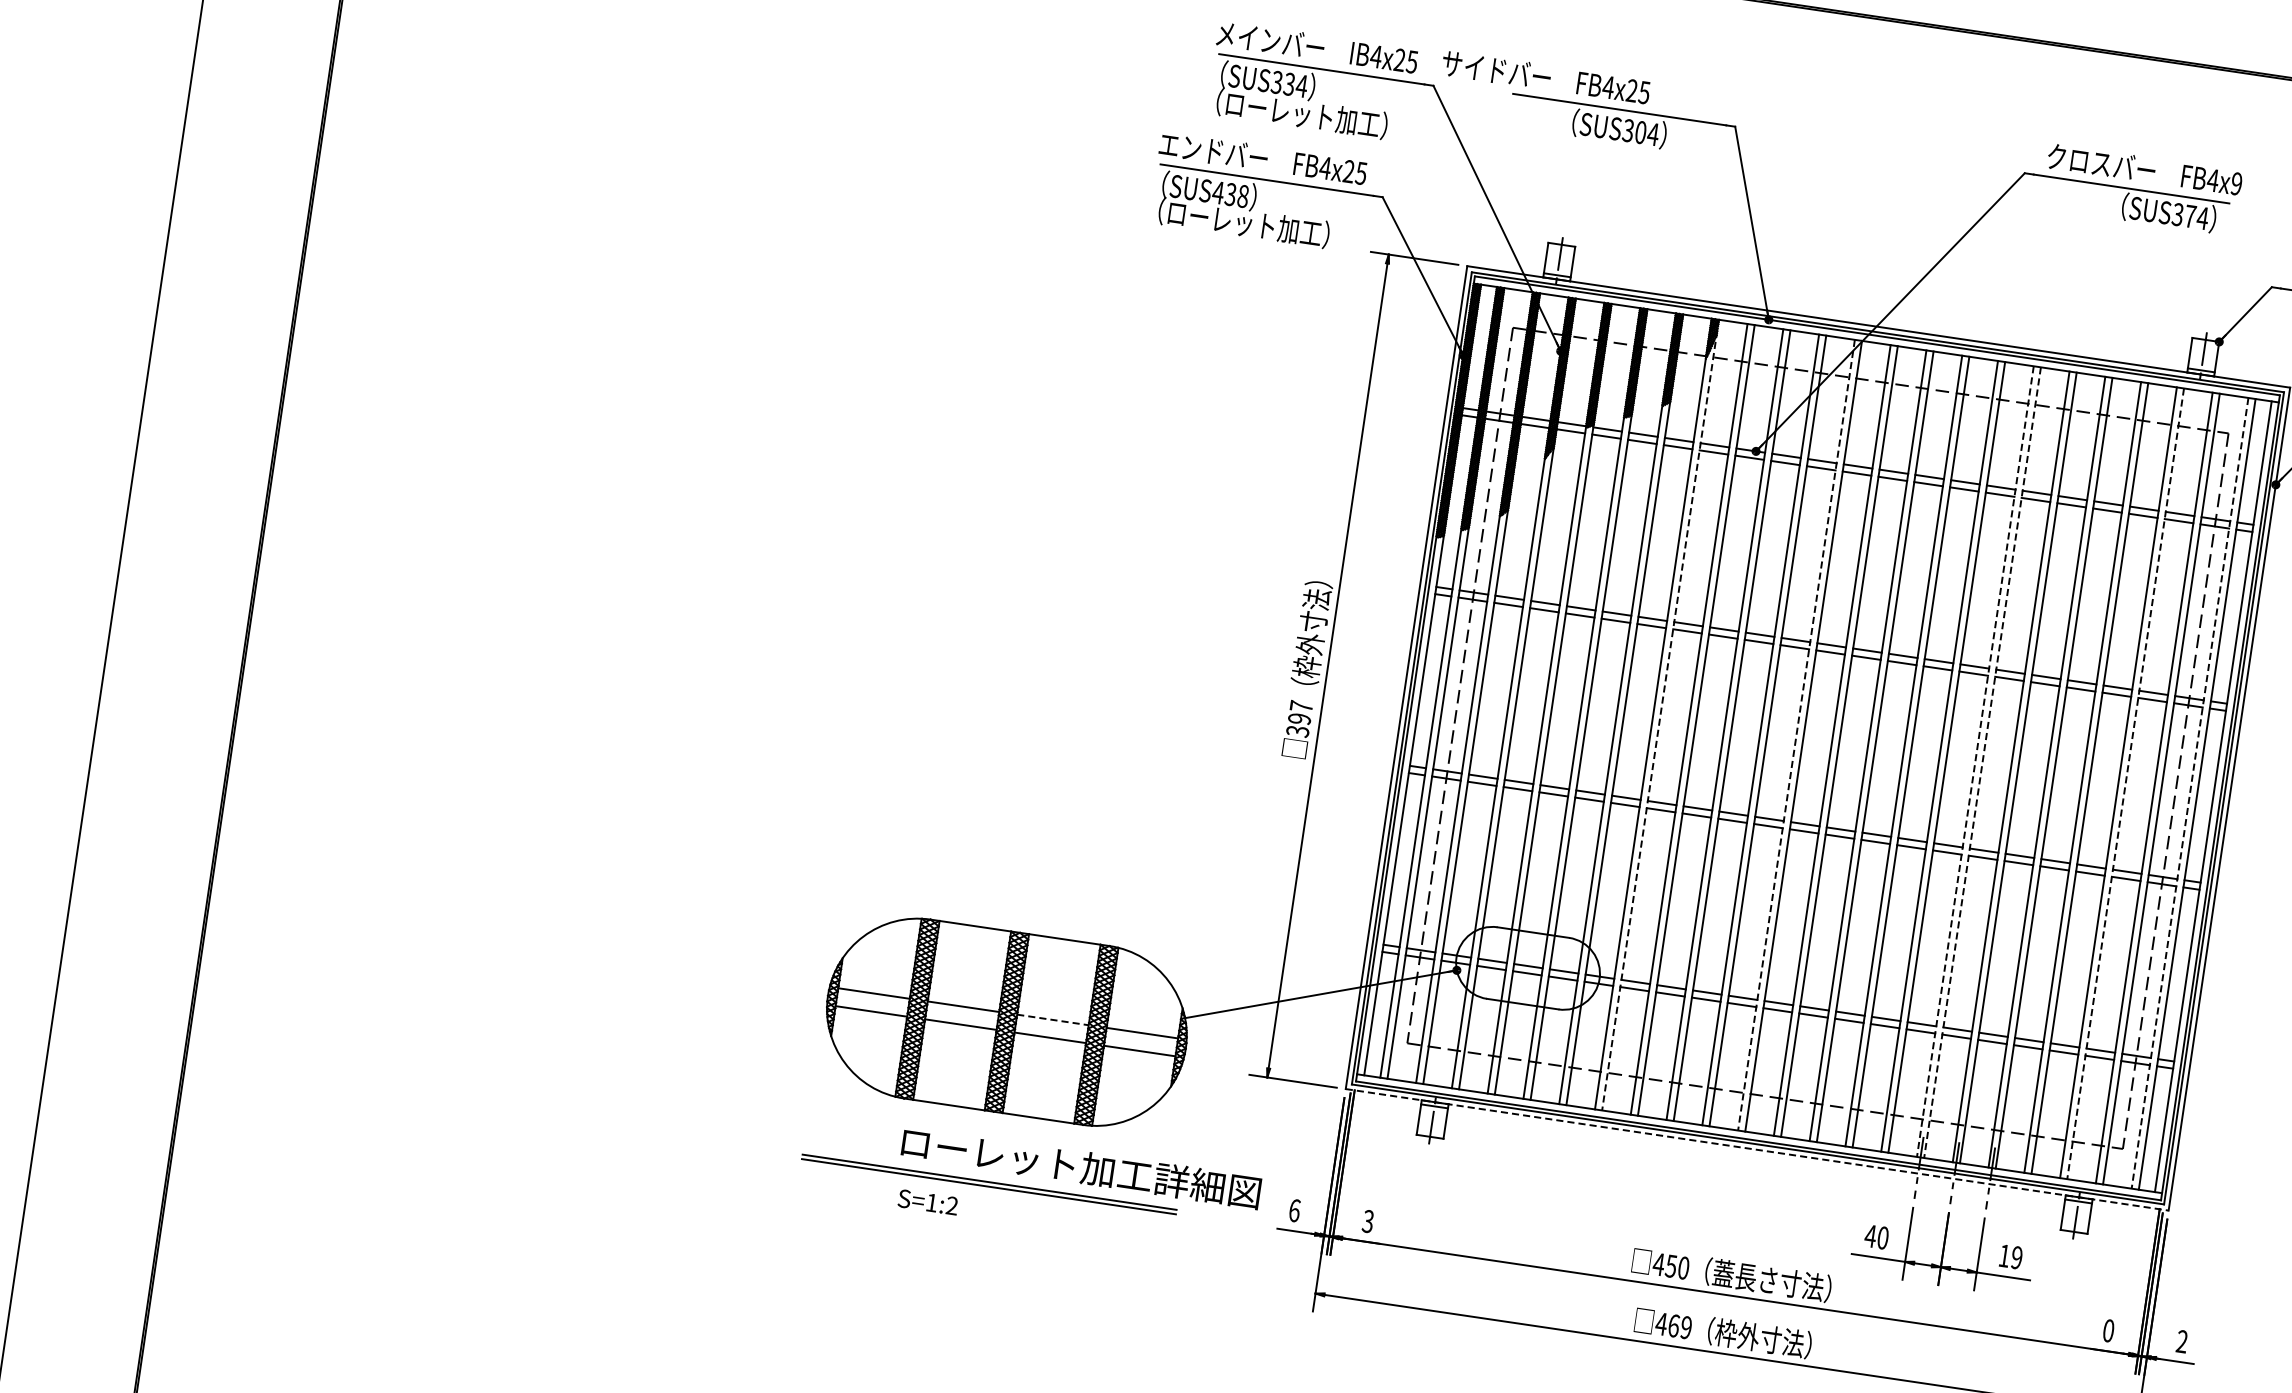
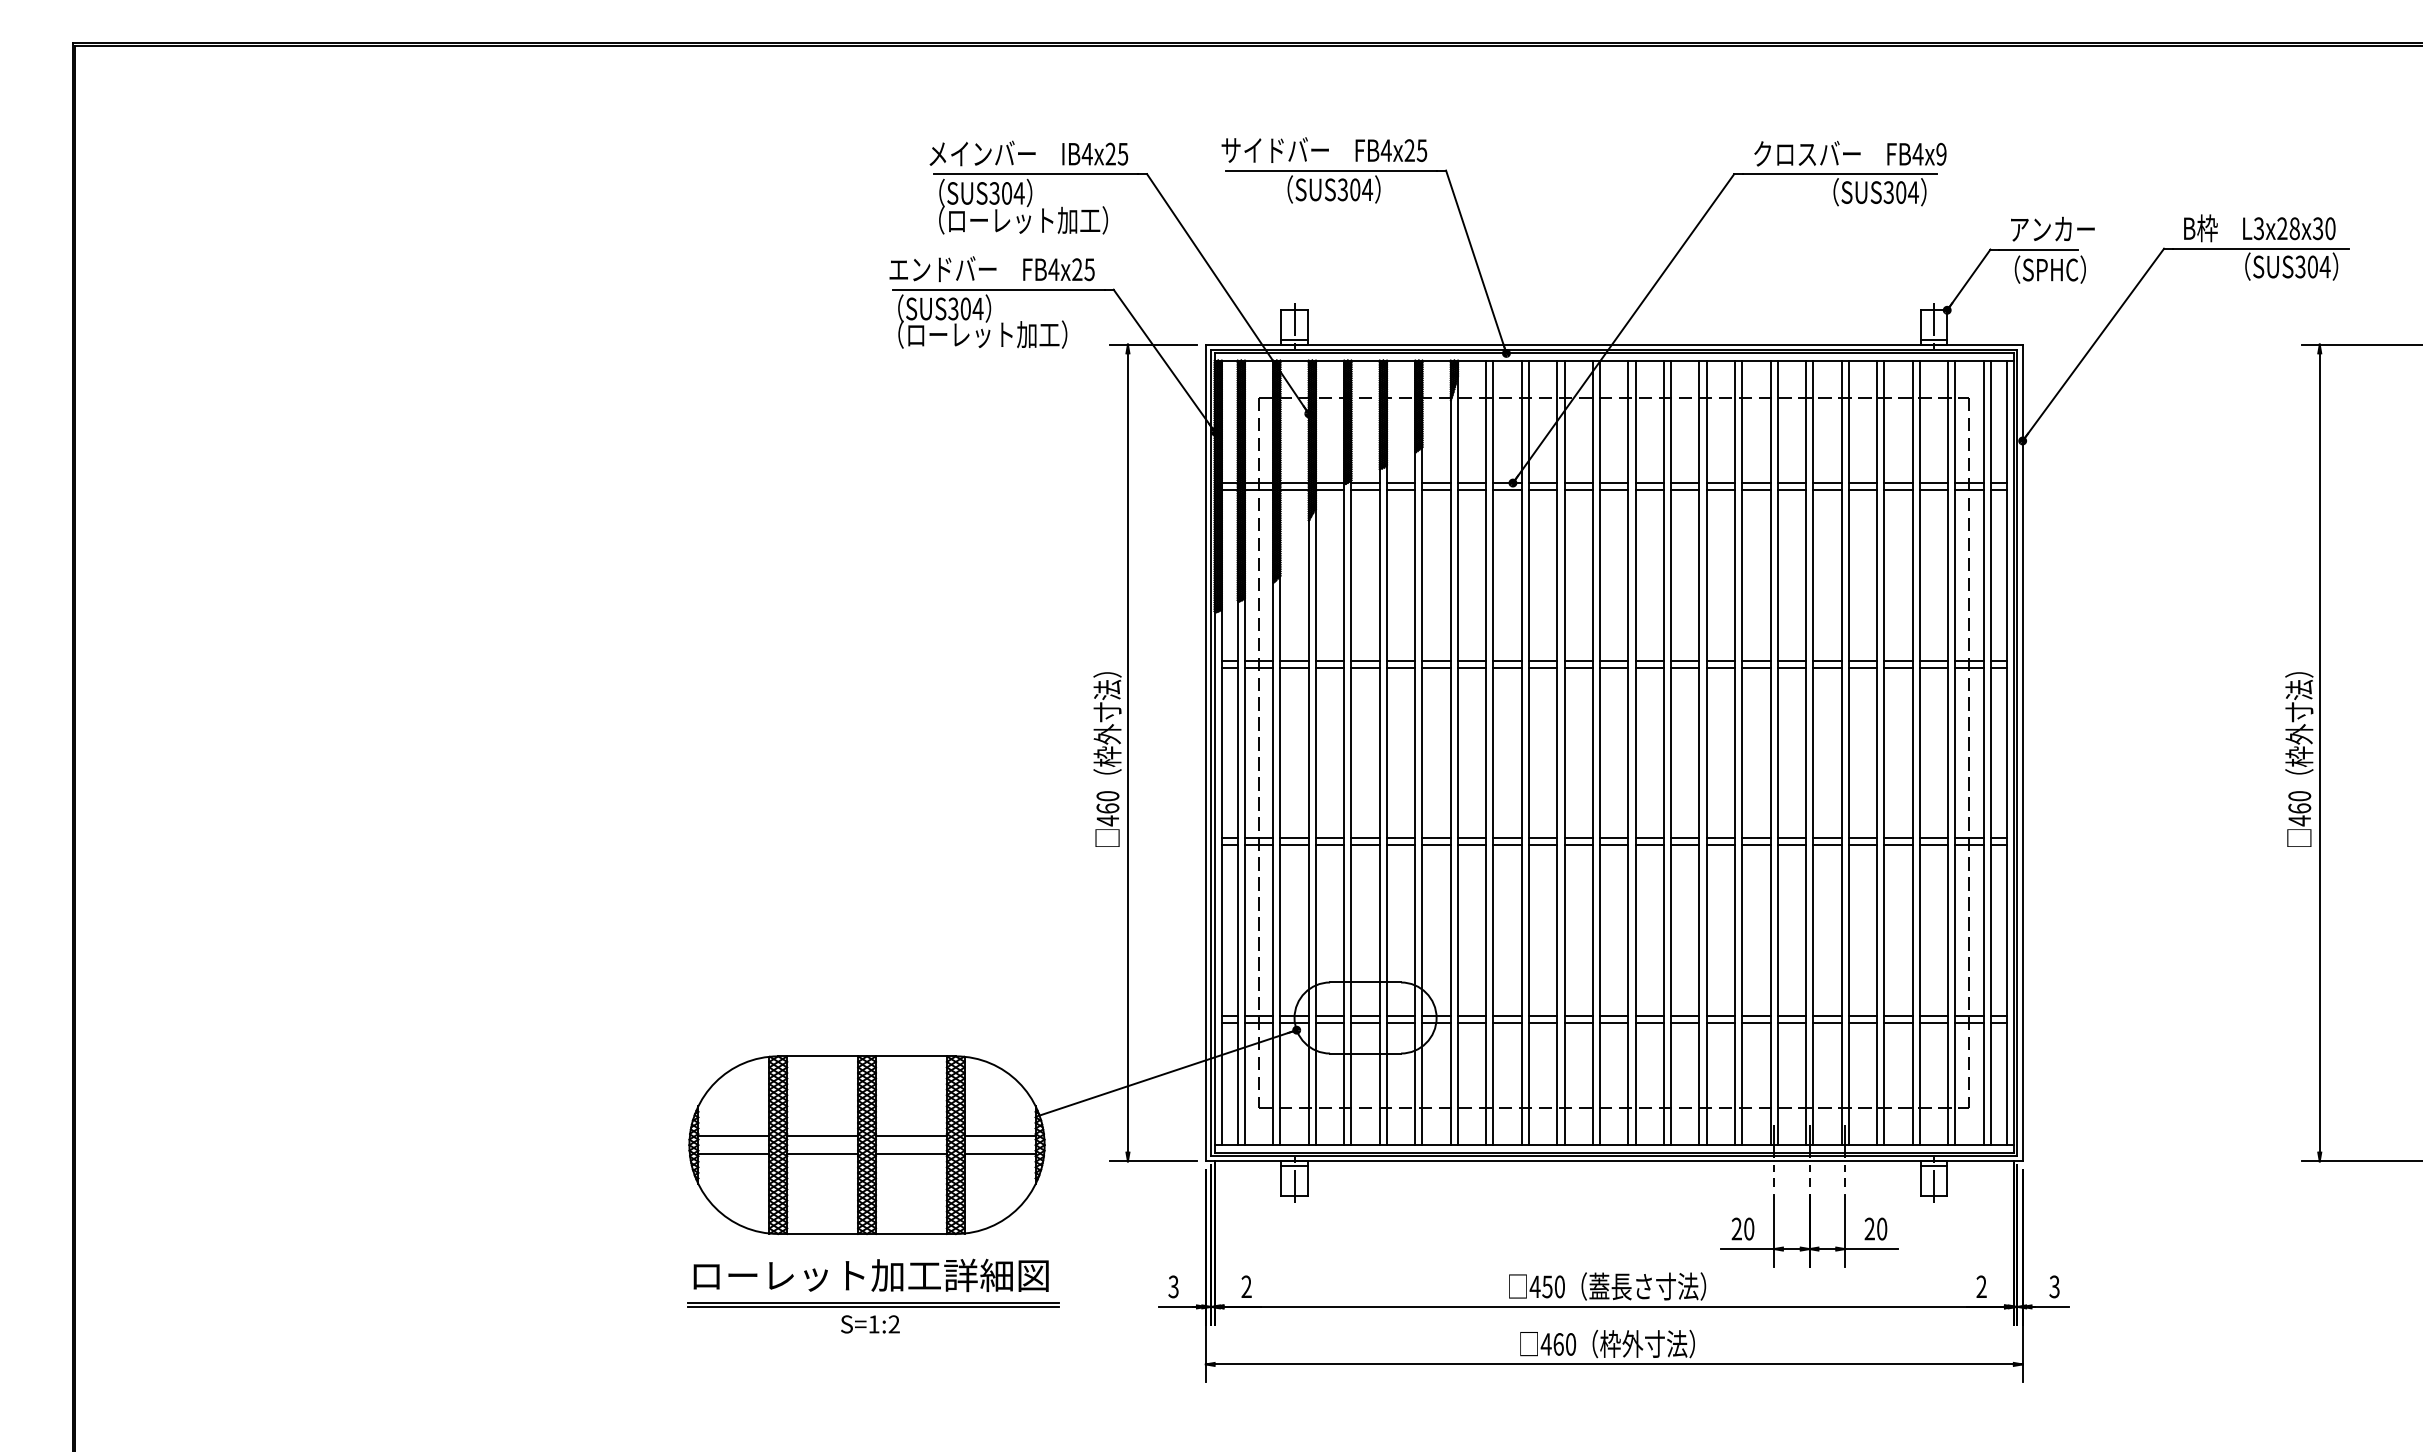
text: (1546, 77) -> (1324, 149), moved
text: (1288, 84) -> (1006, 193), SUS334 -> SUS304
text: (1230, 194) -> (965, 308), SUS438 -> SUS304
text: (2190, 216) -> (1901, 192), SUS374 -> SUS304
line: (1659, 715) -> (1457, 753), dashed -> solid
text: (1299, 718) -> (1107, 808), 397 -> 460
line: (1795, 735) -> (1592, 753), dashed -> solid
line: (1975, 762) -> (1770, 753), dashed -> solid
line: (1982, 763) -> (1777, 753), dashed -> solid
line: (2125, 784) -> (1919, 753), dashed -> solid
line: (2189, 793) -> (1983, 753), dashed -> solid
line: (1052, 1020) -> (911, 1136), dashed -> solid
line: (1757, 1149) -> (1614, 1161), dashed -> solid
text: (1080, 1167) -> (870, 1275), moved
text: (928, 1202) -> (870, 1324), moved
text: (1294, 1210) -> (1173, 1286), 6 -> 3
text: (1367, 1222) -> (1246, 1287), 3 -> 2
text: (1870, 1235) -> (1736, 1228), 40 -> 20
text: (2010, 1256) -> (1875, 1228), 19 -> 20
text: (1685, 1327) -> (1570, 1344), 469 -> 460
text: (2108, 1330) -> (1981, 1286), 0 -> 2
text: (2181, 1342) -> (2054, 1287), 2 -> 3

